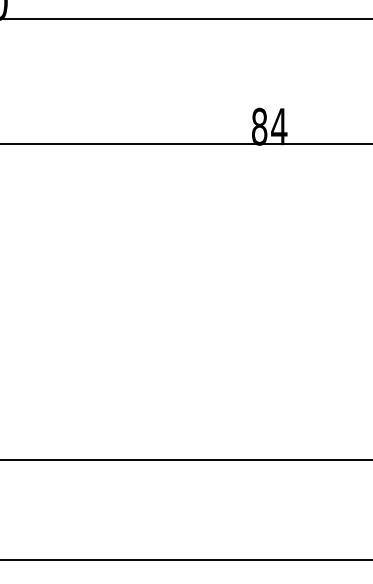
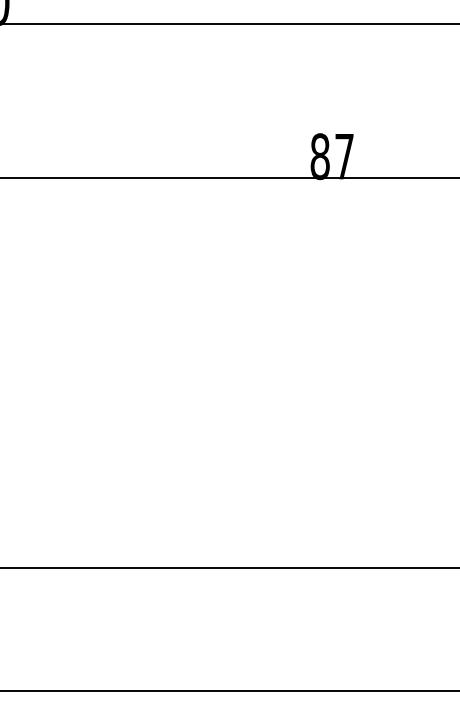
text: (279, 126) -> (344, 156), 84 -> 87

